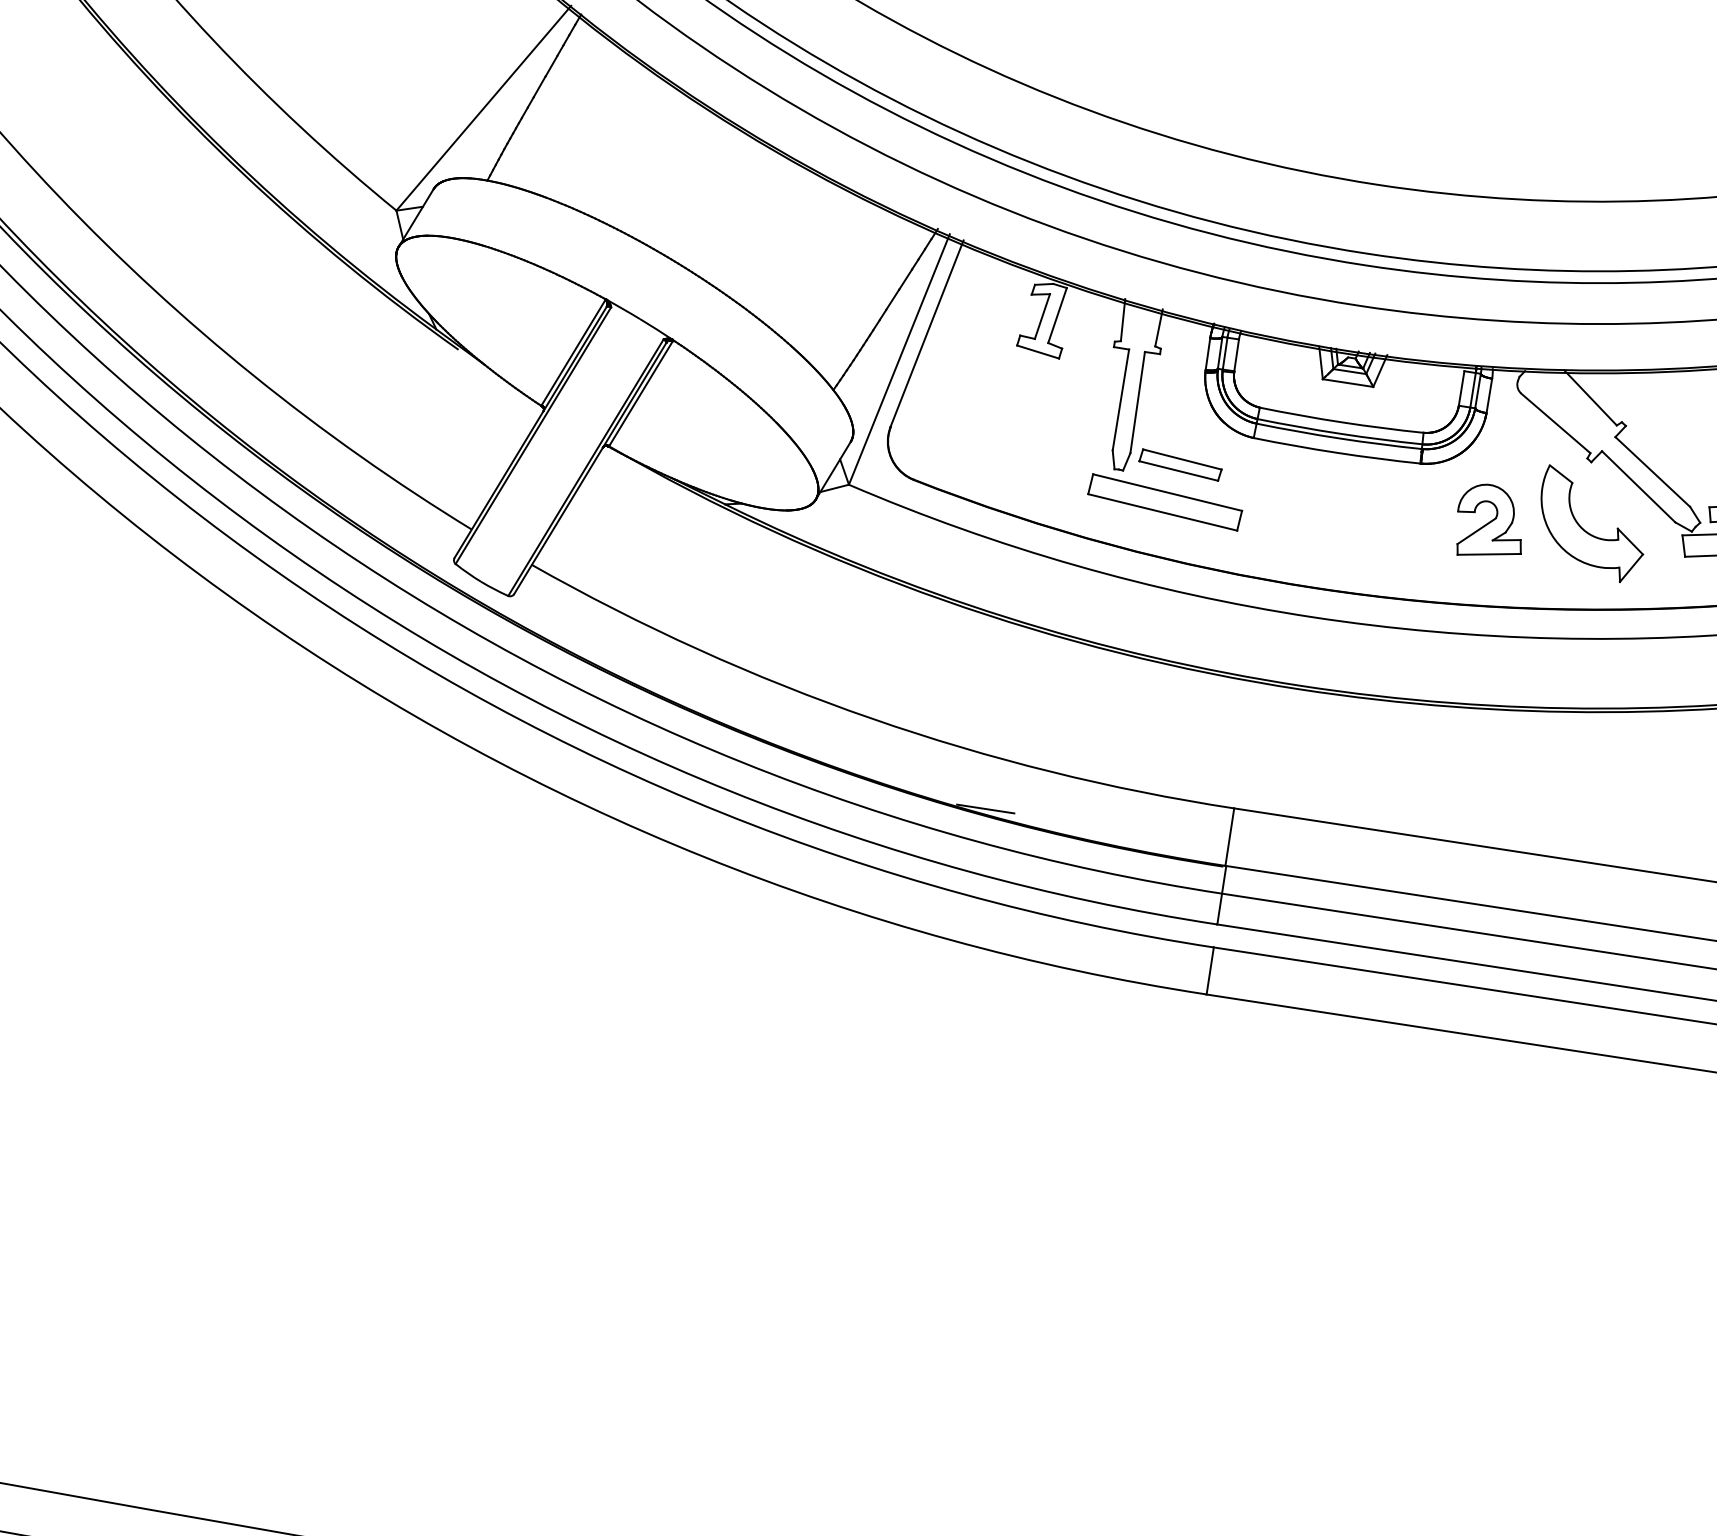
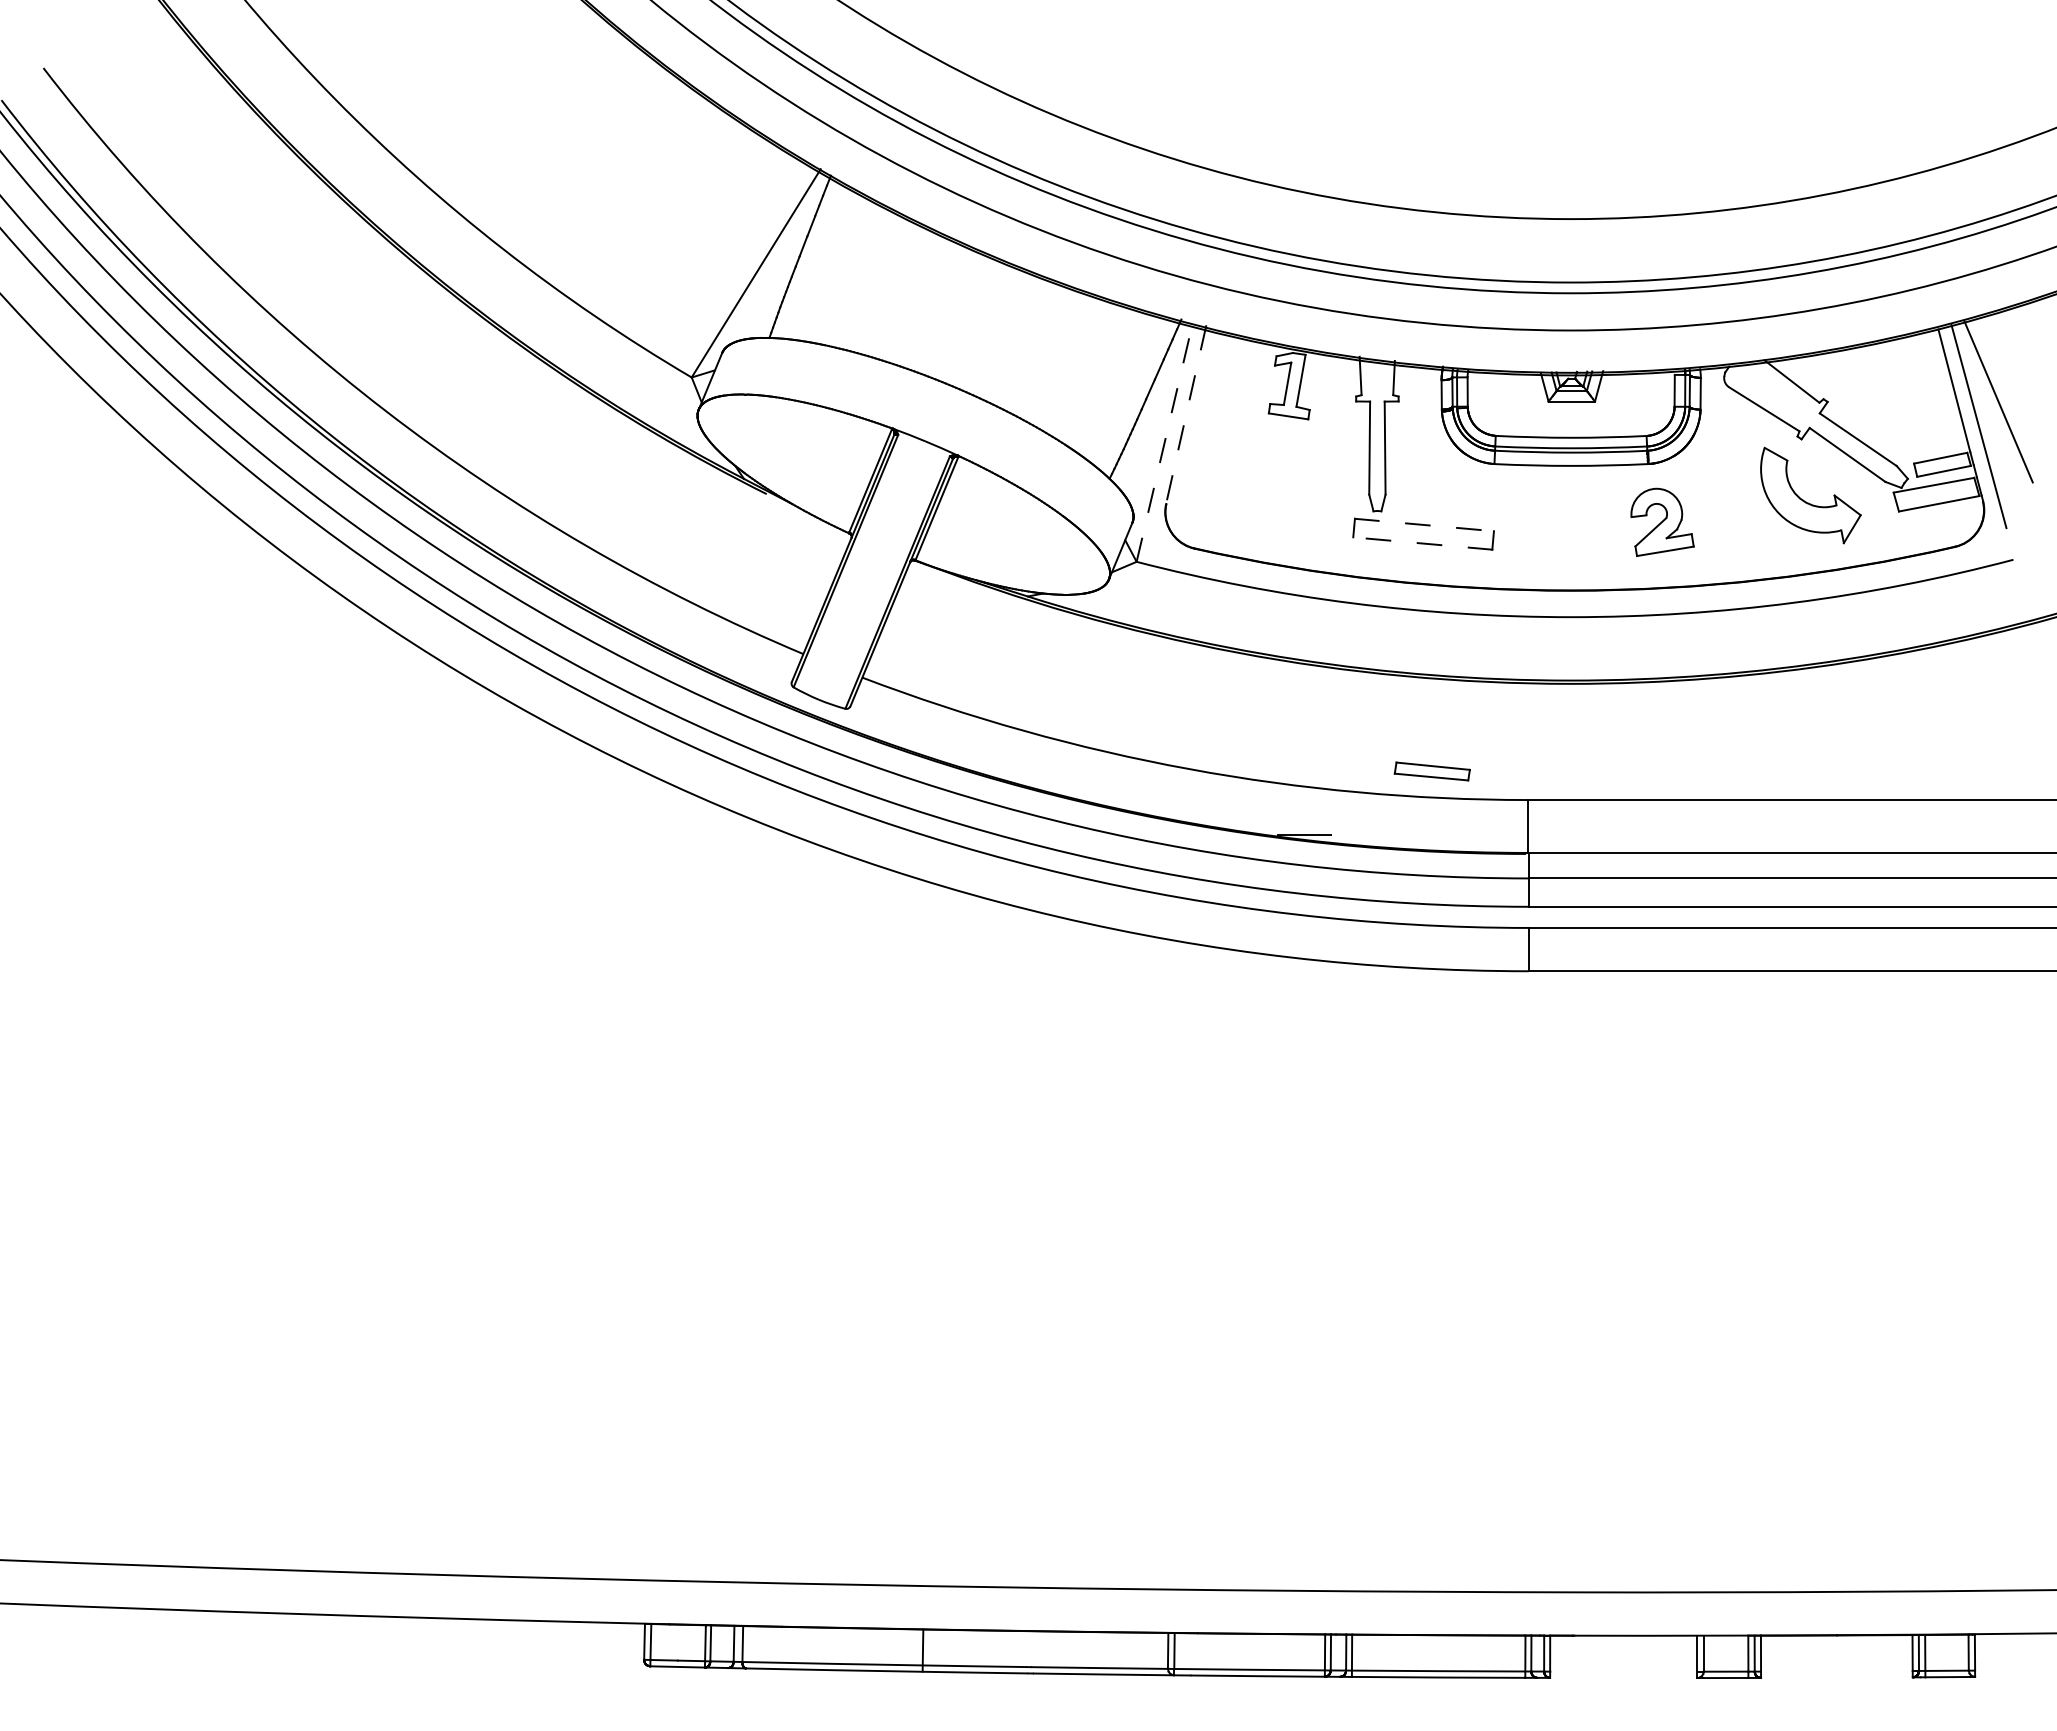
line: (927, 334) -> (1186, 415), solid -> dashed
line: (899, 359) -> (1164, 442), solid -> dashed
part: (1179, 464) -> (1431, 771), moved
line: (1167, 493) -> (1424, 525), solid -> dashed
line: (1162, 512) -> (1422, 543), solid -> dashed
part: (1491, 521) -> (1662, 521), moved

